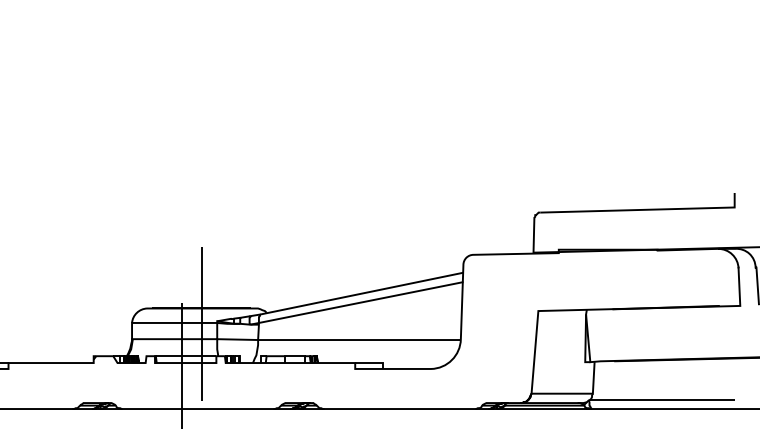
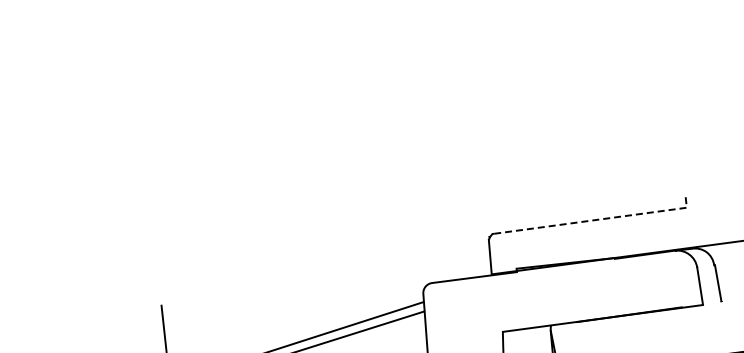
line: (645, 209) -> (598, 219), solid -> dashed

